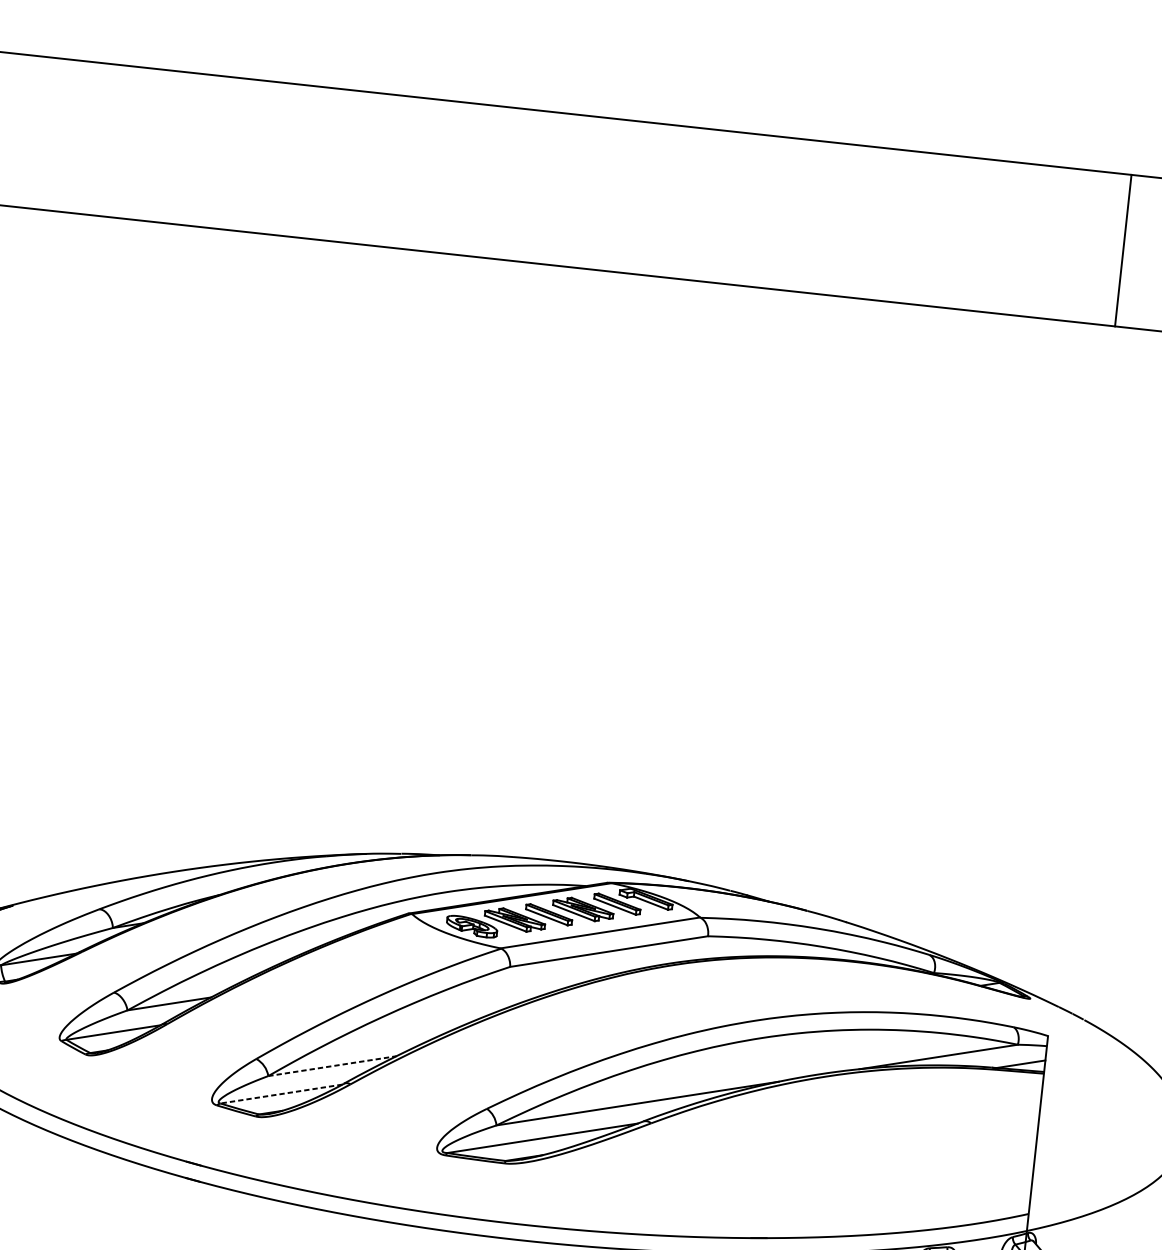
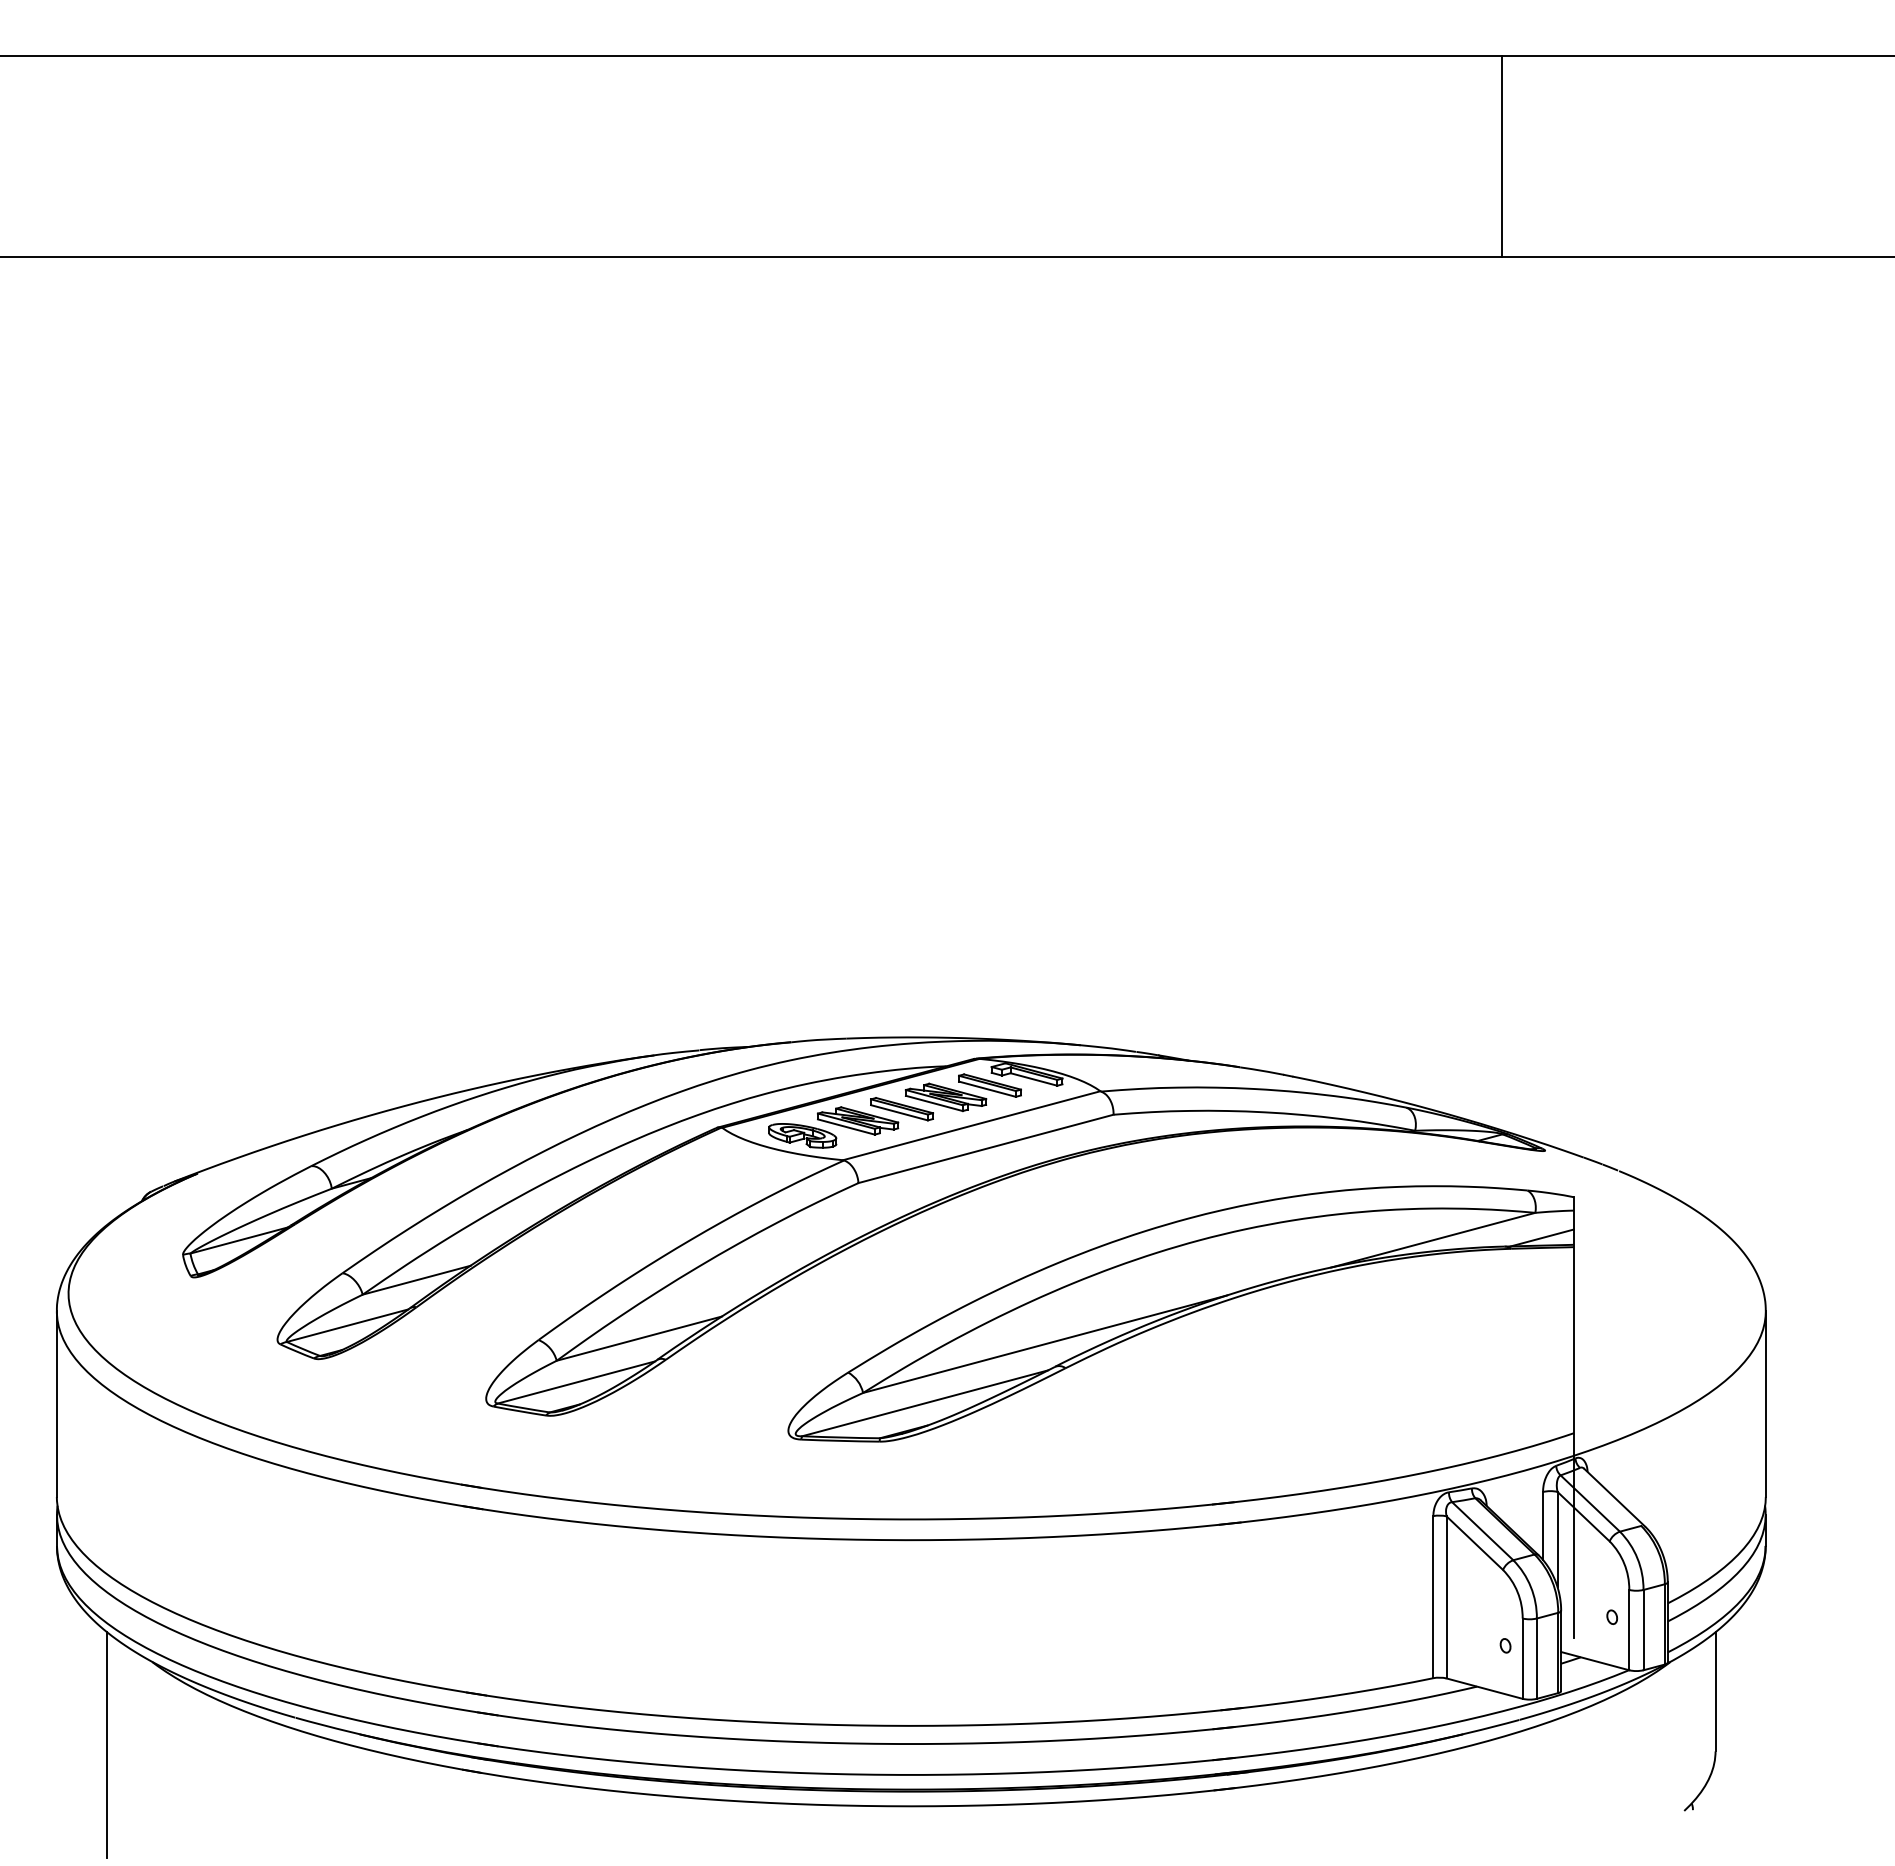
line: (1123, 250) -> (1502, 155), moved
line: (332, 1066) -> (639, 1338), dashed -> solid
line: (281, 1094) -> (576, 1382), dashed -> solid

